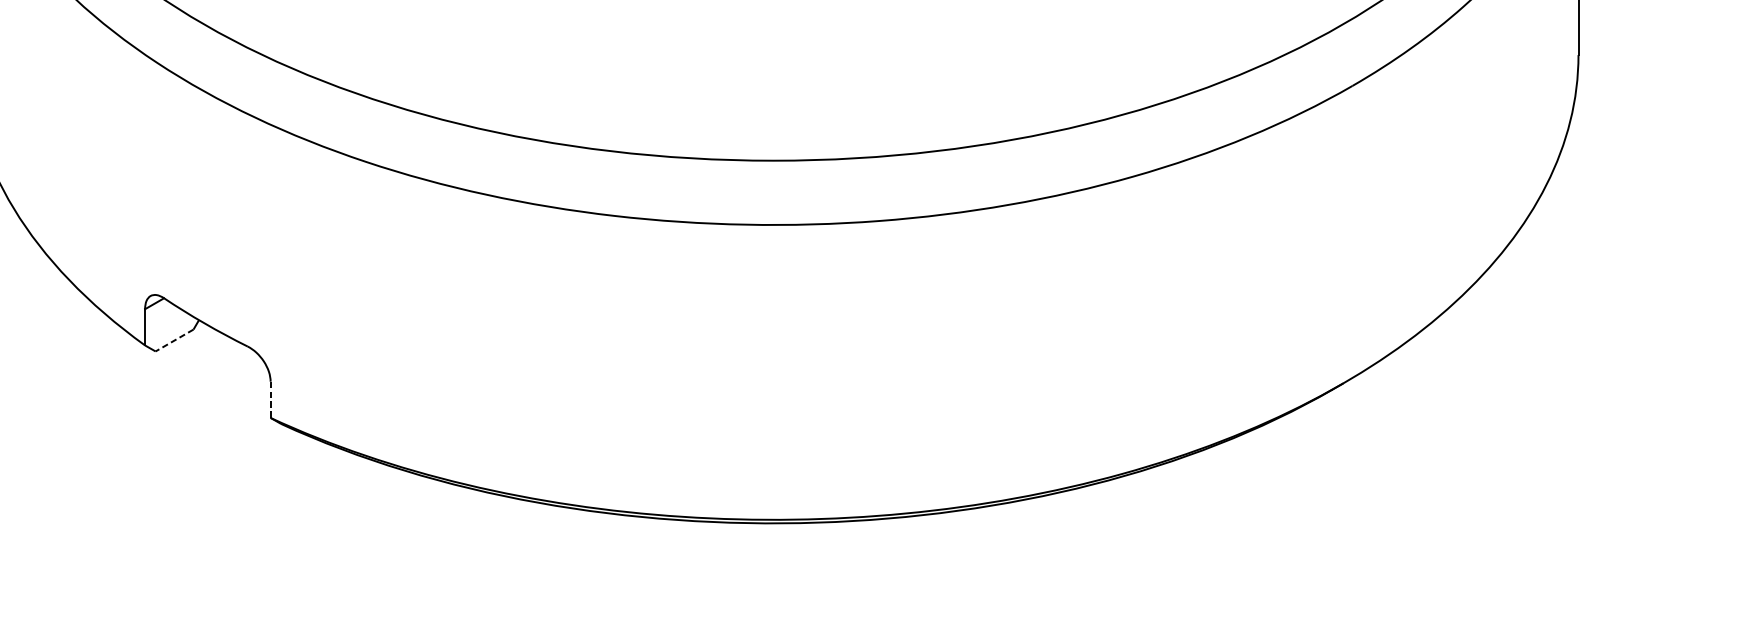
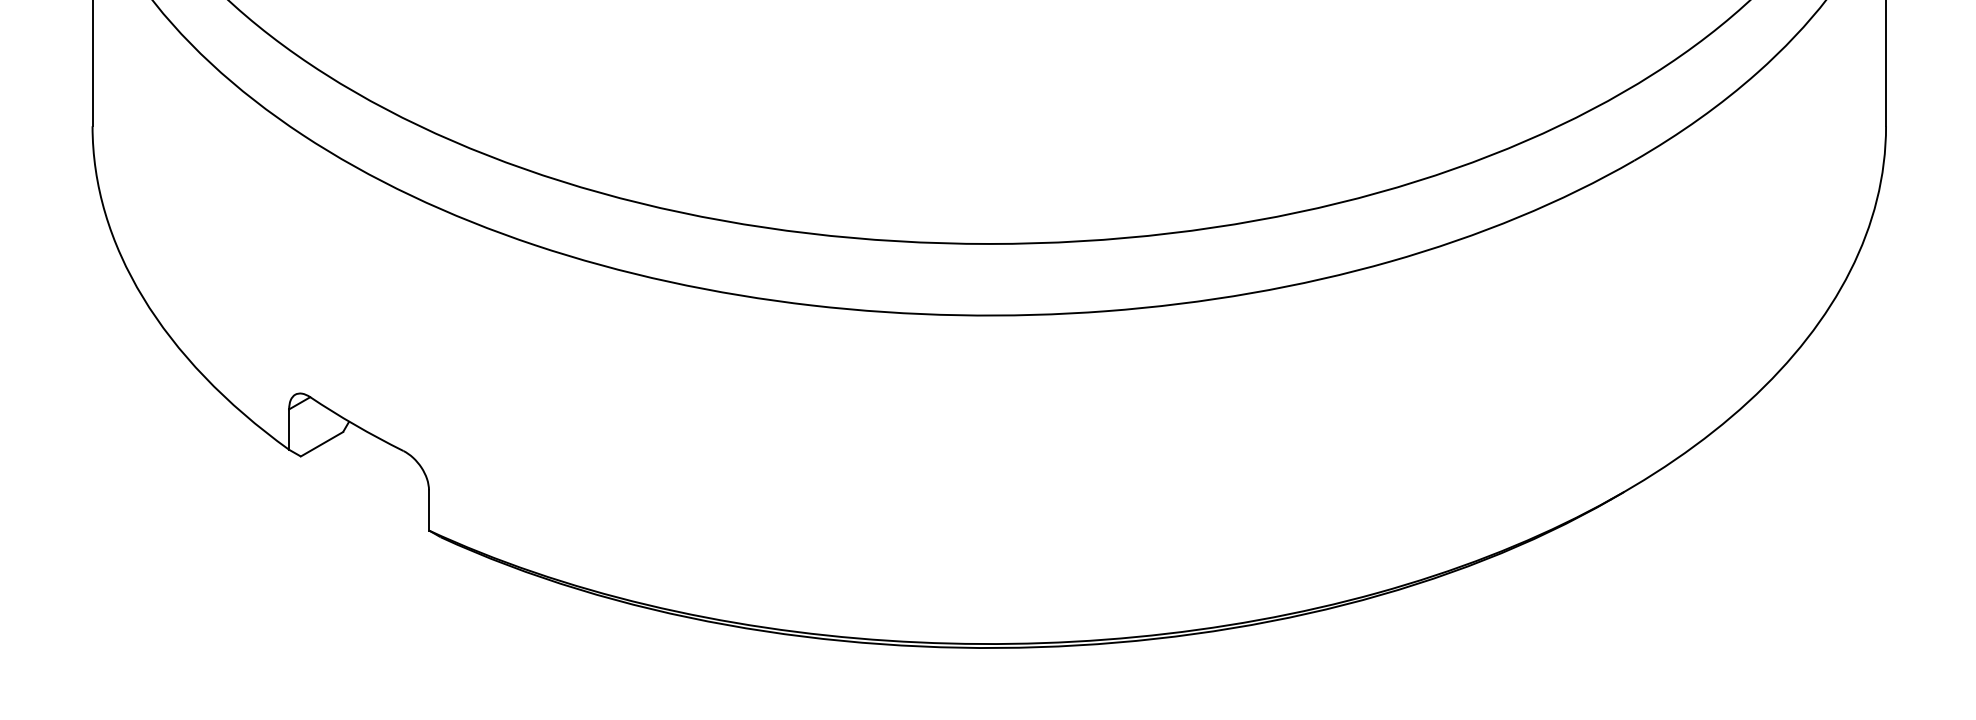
line: (174, 340) -> (321, 444), dashed -> solid
line: (271, 399) -> (429, 510), dashed -> solid

